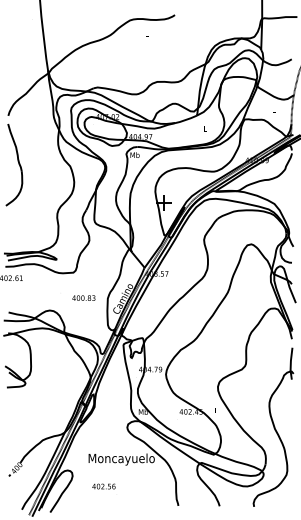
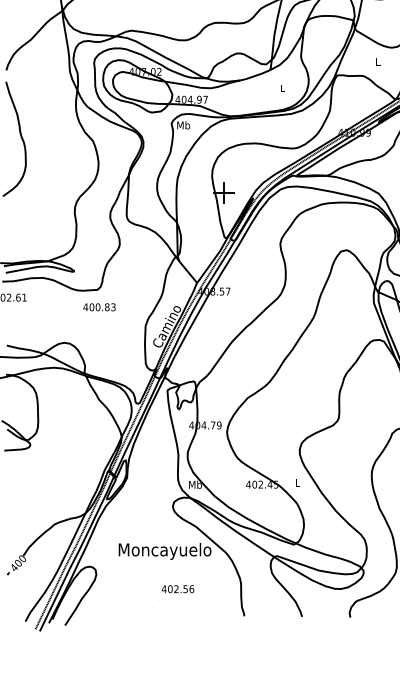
text: (83, 297) -> (98, 306), moved
text: (103, 486) -> (177, 589), moved

